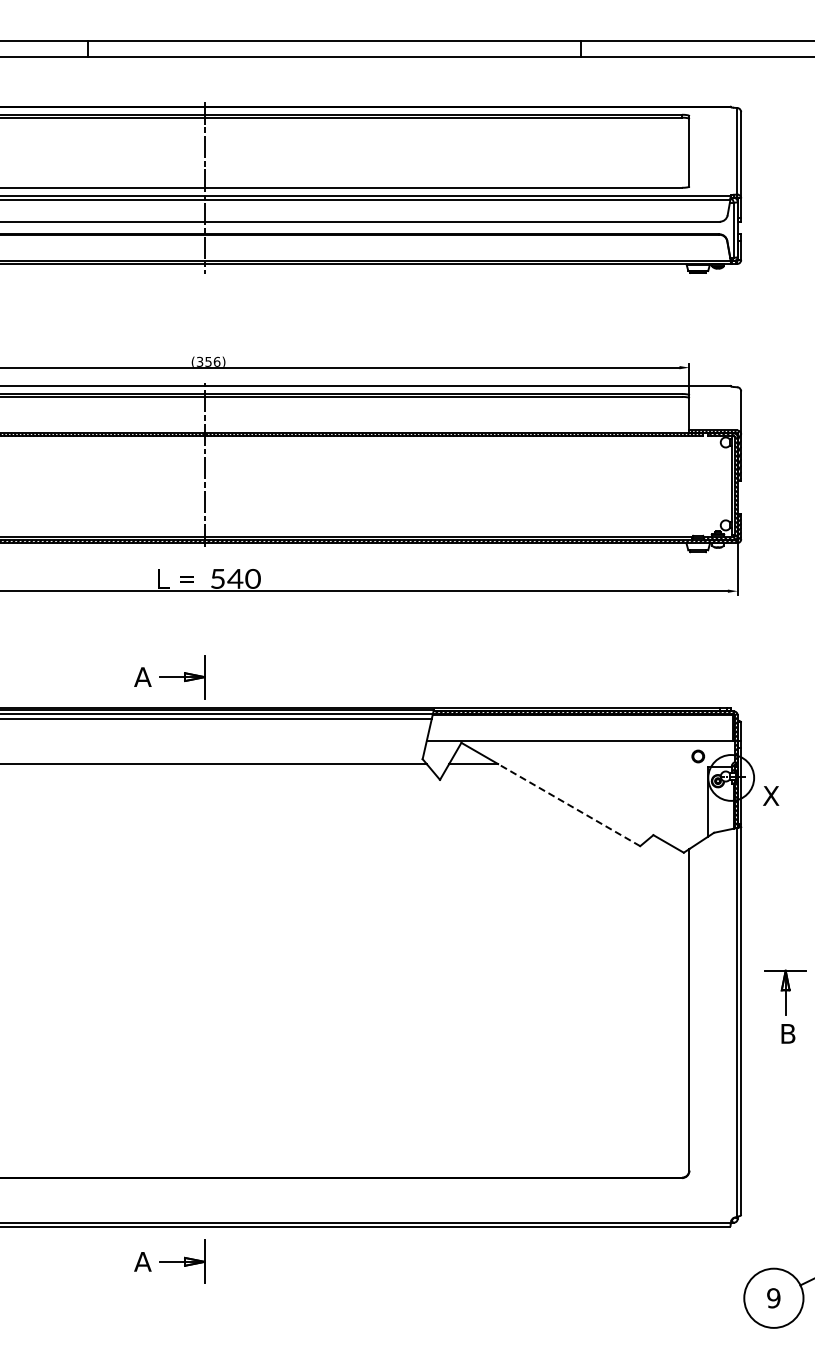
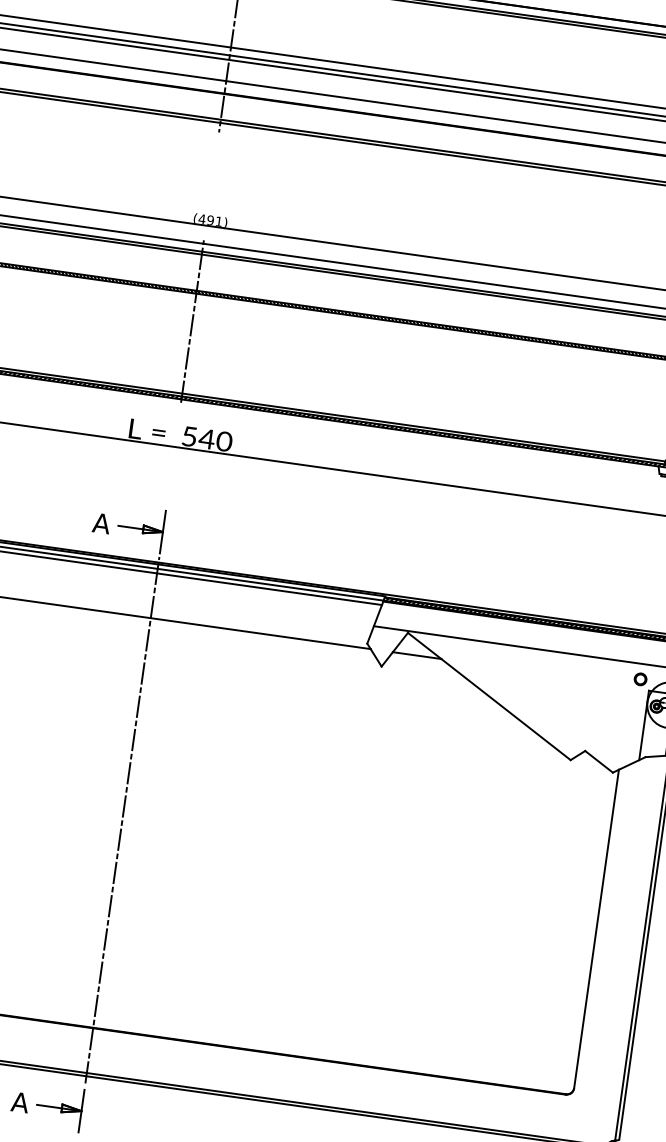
text: (208, 361) -> (210, 220), (356) -> (491)
line: (568, 804) -> (505, 708), dashed -> solid
line: (204, 967) -> (122, 819), added

